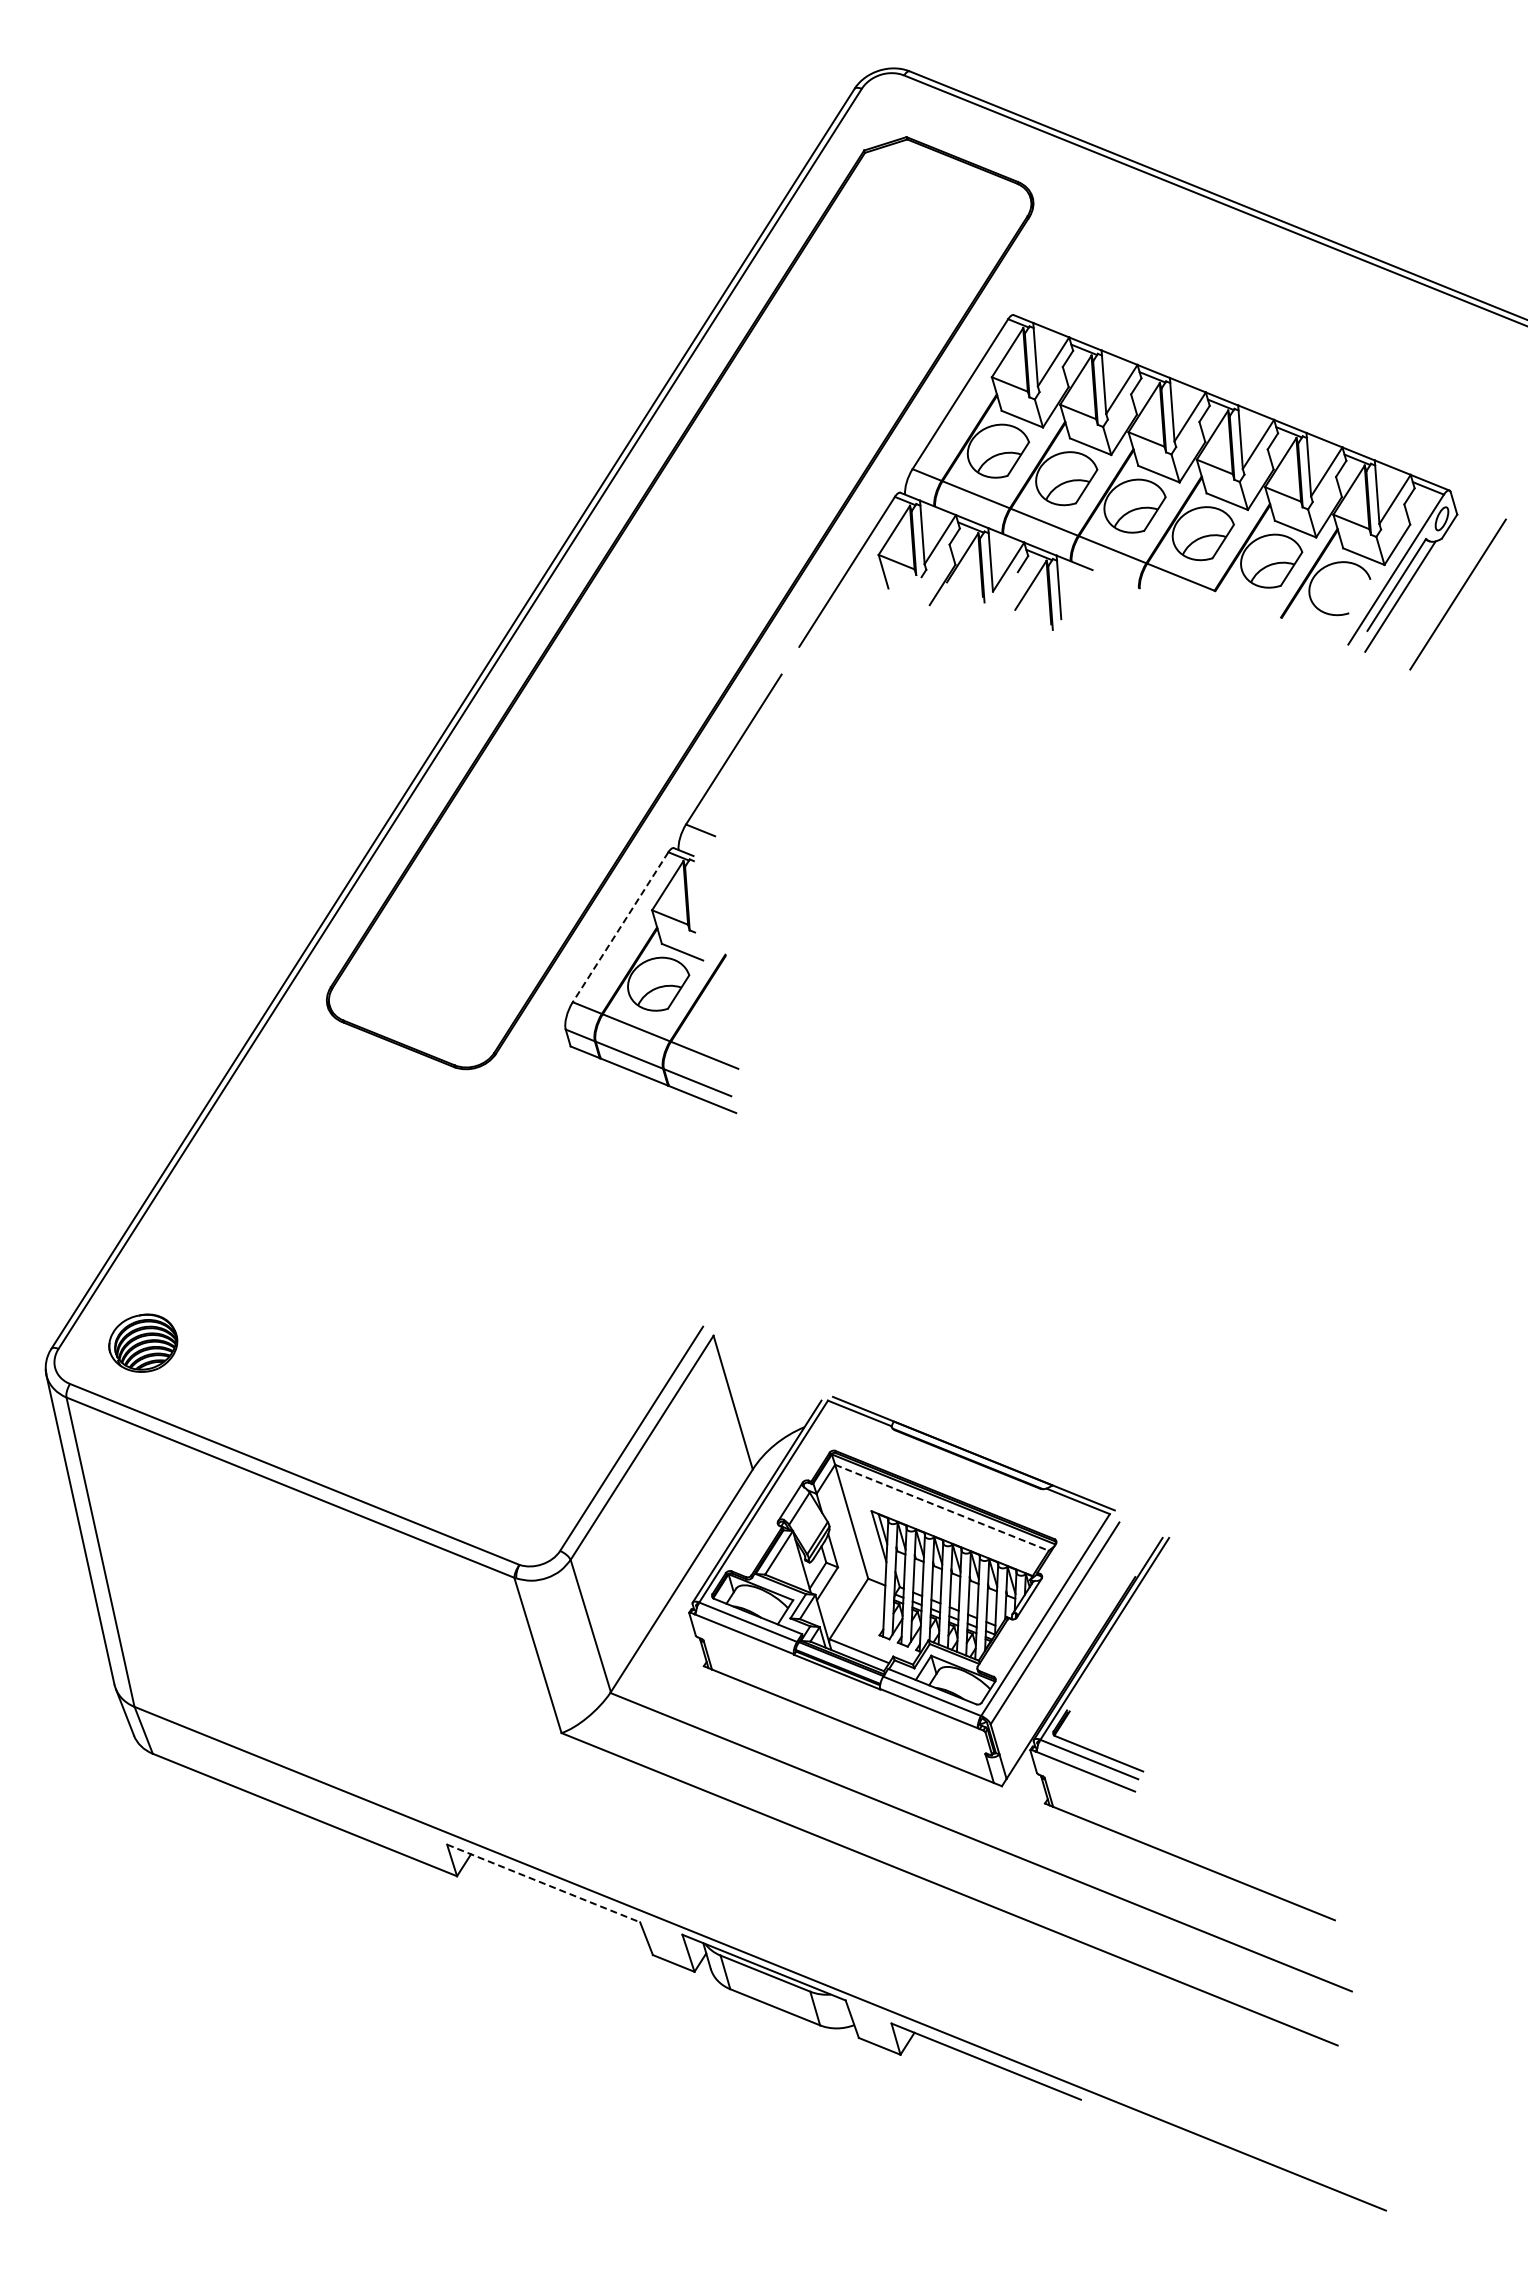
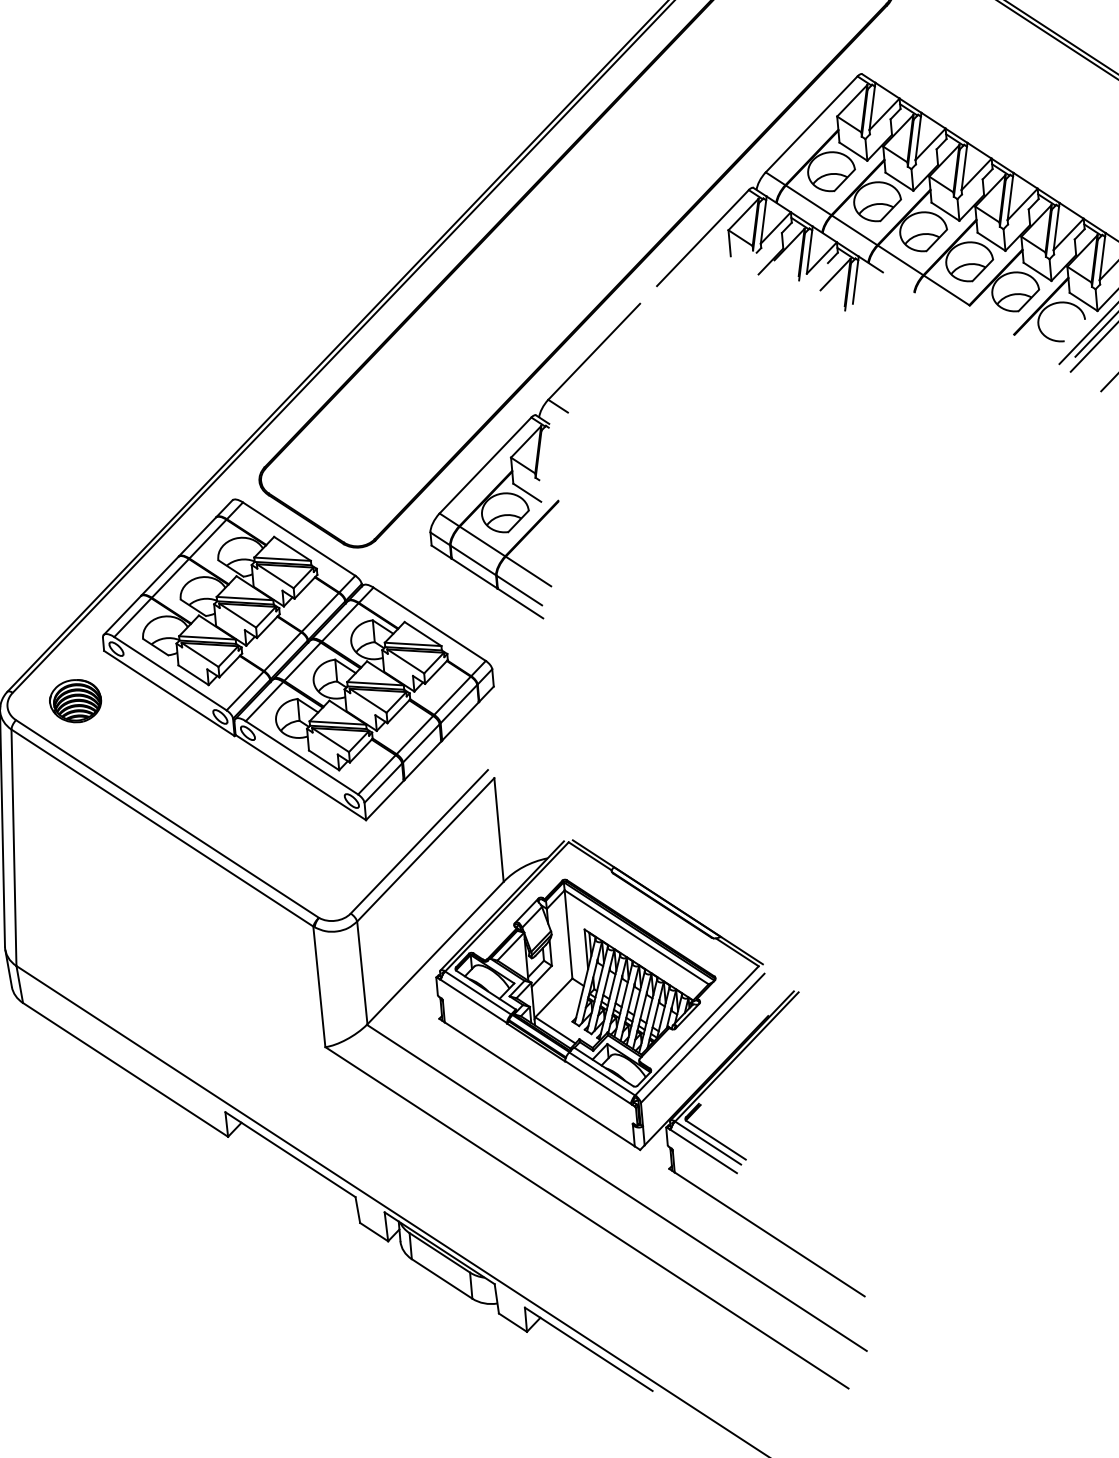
line: (620, 927) -> (485, 465), dashed -> solid
part: (425, 1230) -> (298, 659), added
line: (942, 1507) -> (637, 937), dashed -> solid
line: (544, 1883) -> (291, 1154), dashed -> solid

